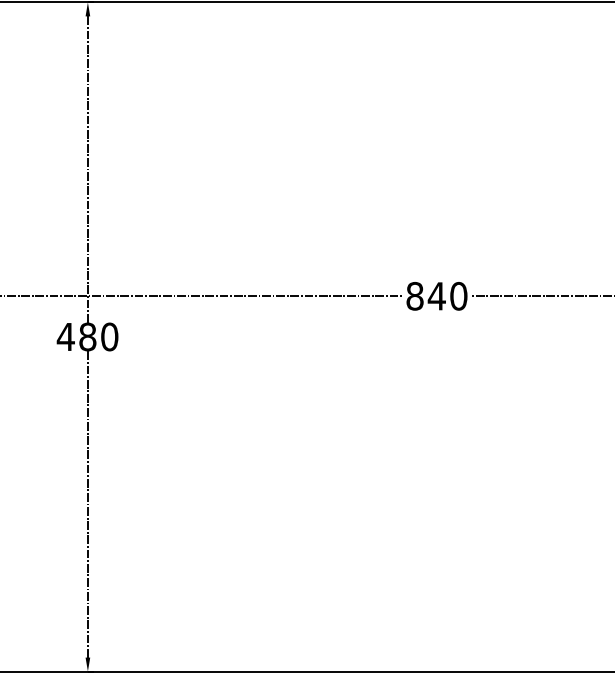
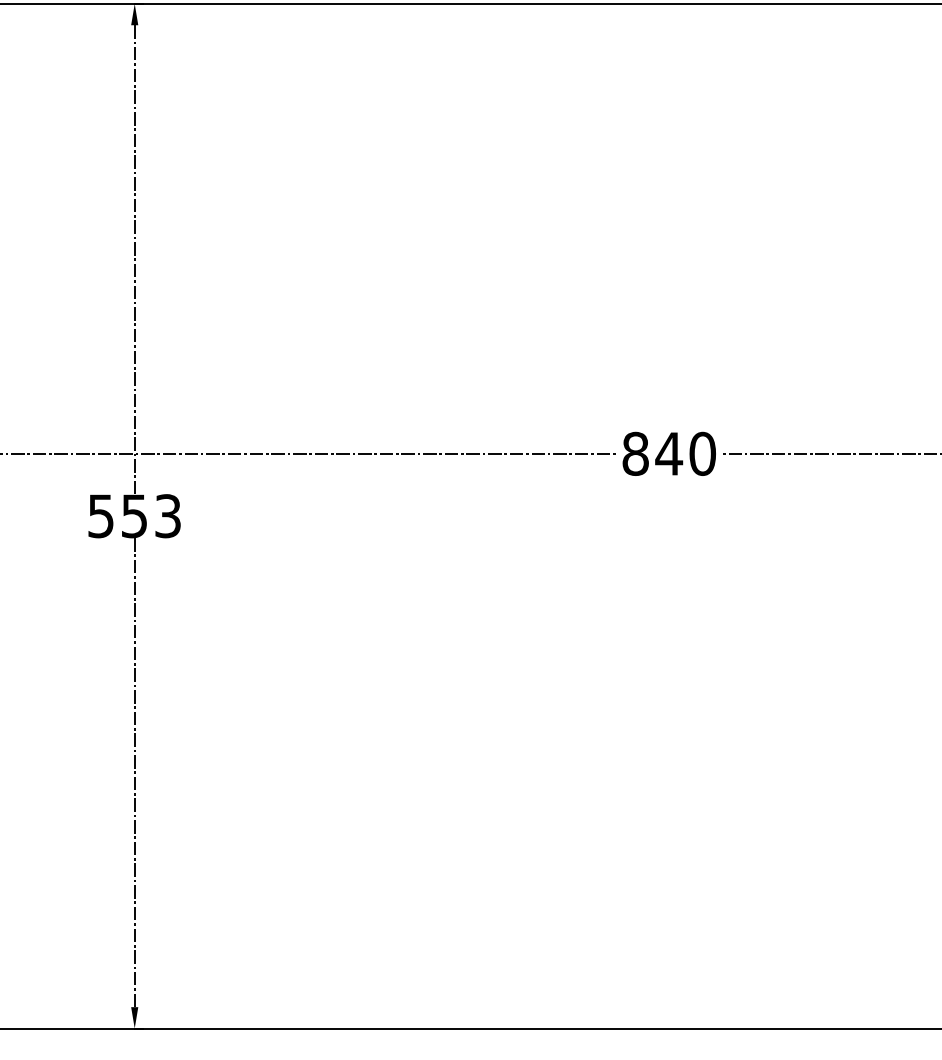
text: (87, 336) -> (134, 515), 480 -> 553

